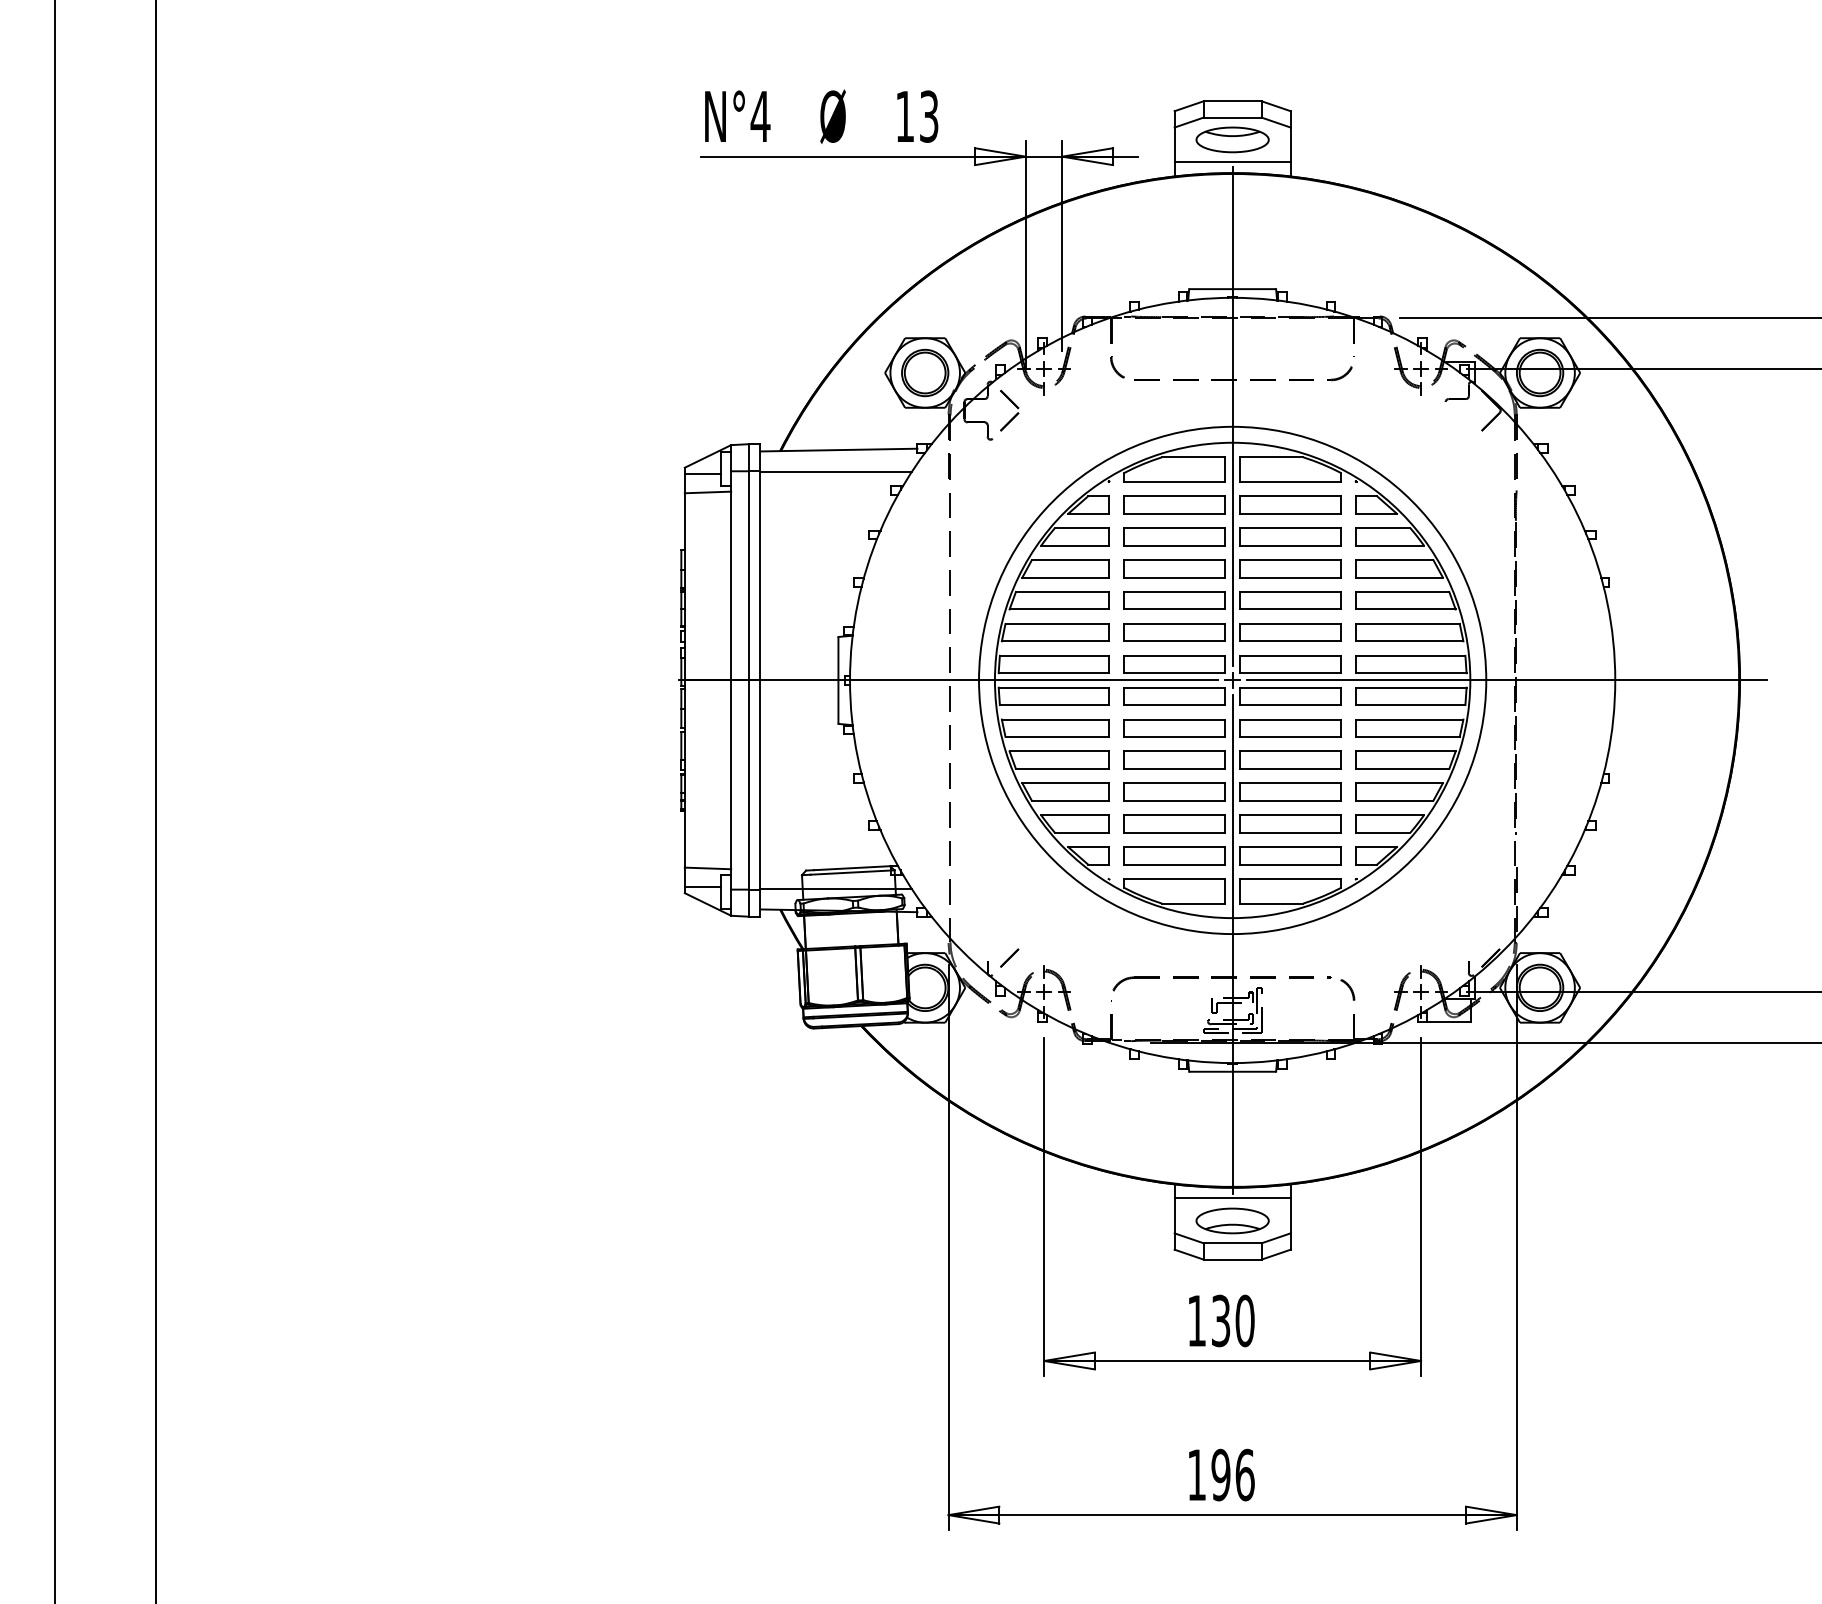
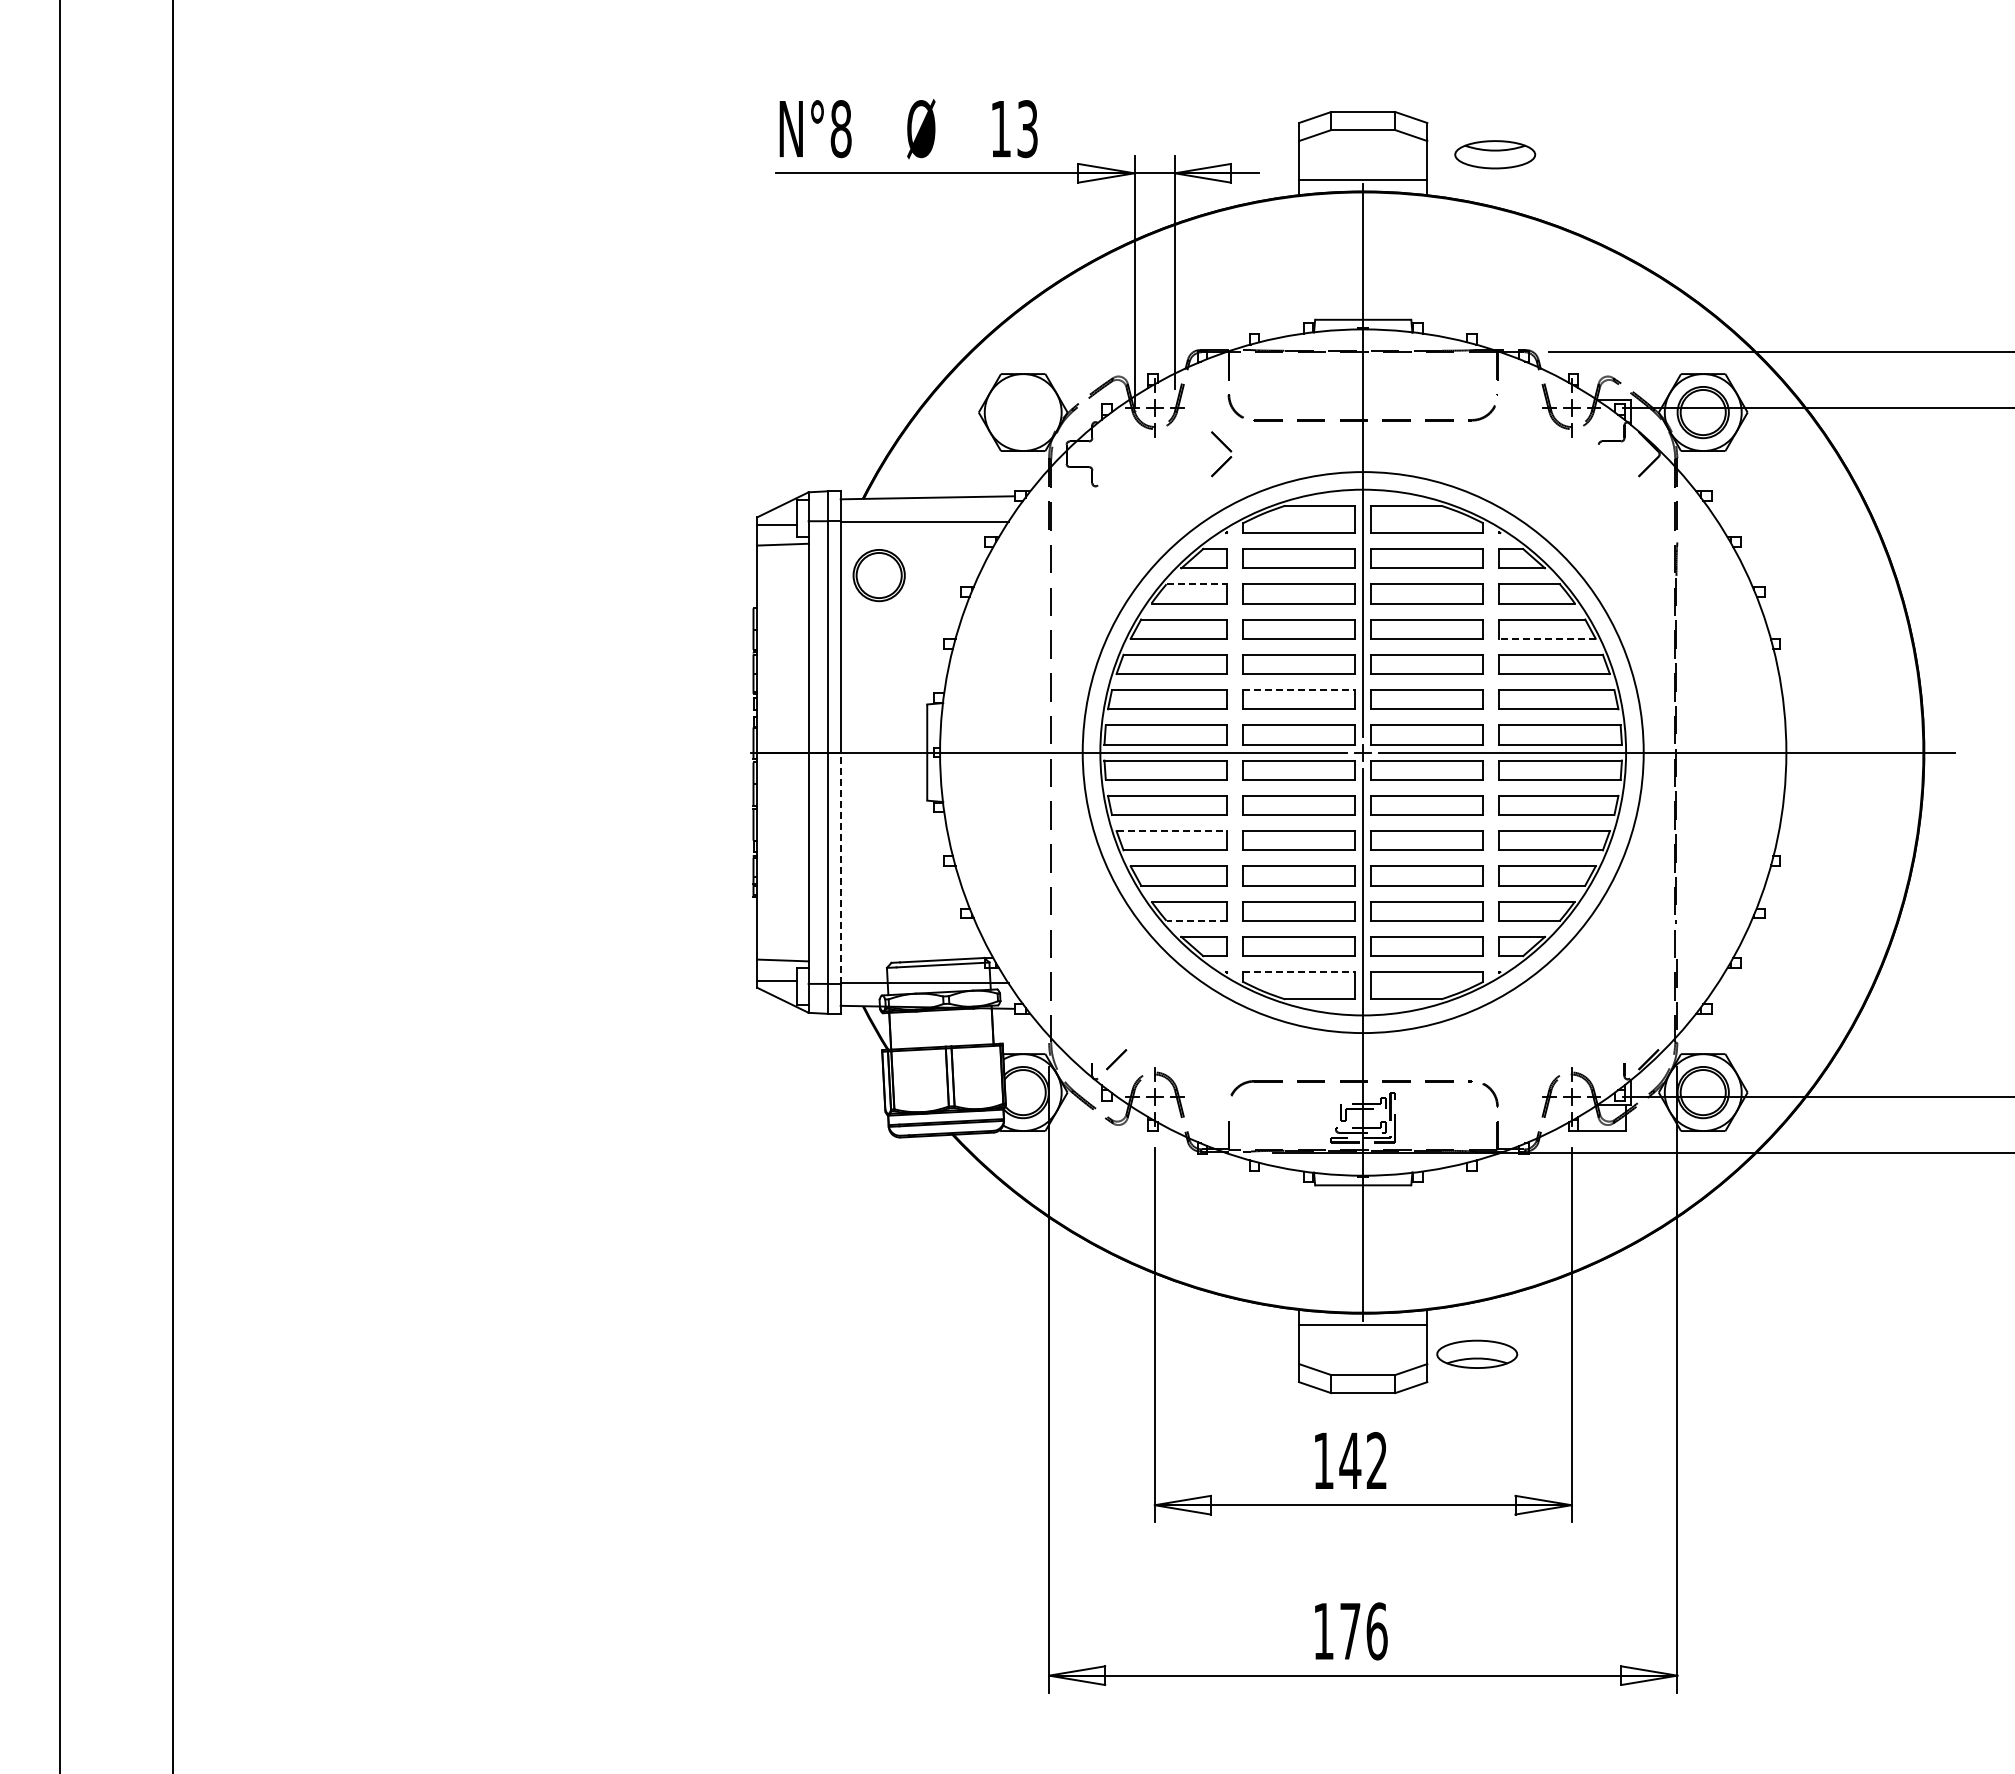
text: (760, 117) -> (841, 129), N°4 -> N°8
part: (1232, 139) -> (1495, 154), moved
part: (924, 372) -> (878, 575), moved
part: (1014, 405) -> (1226, 448), moved
line: (1082, 528) -> (1197, 584), solid -> dashed
line: (1399, 577) -> (1547, 638), solid -> dashed
line: (1175, 624) -> (1299, 690), solid -> dashed
line: (1060, 751) -> (1172, 831), solid -> dashed
line: (759, 785) -> (840, 868), solid -> dashed
line: (1081, 832) -> (1196, 920), solid -> dashed
line: (1175, 879) -> (1299, 972), solid -> dashed
part: (1232, 1220) -> (1477, 1353), moved
text: (1232, 1320) -> (1363, 1460), 130 -> 142
text: (1220, 1475) -> (1349, 1631), 196 -> 176

